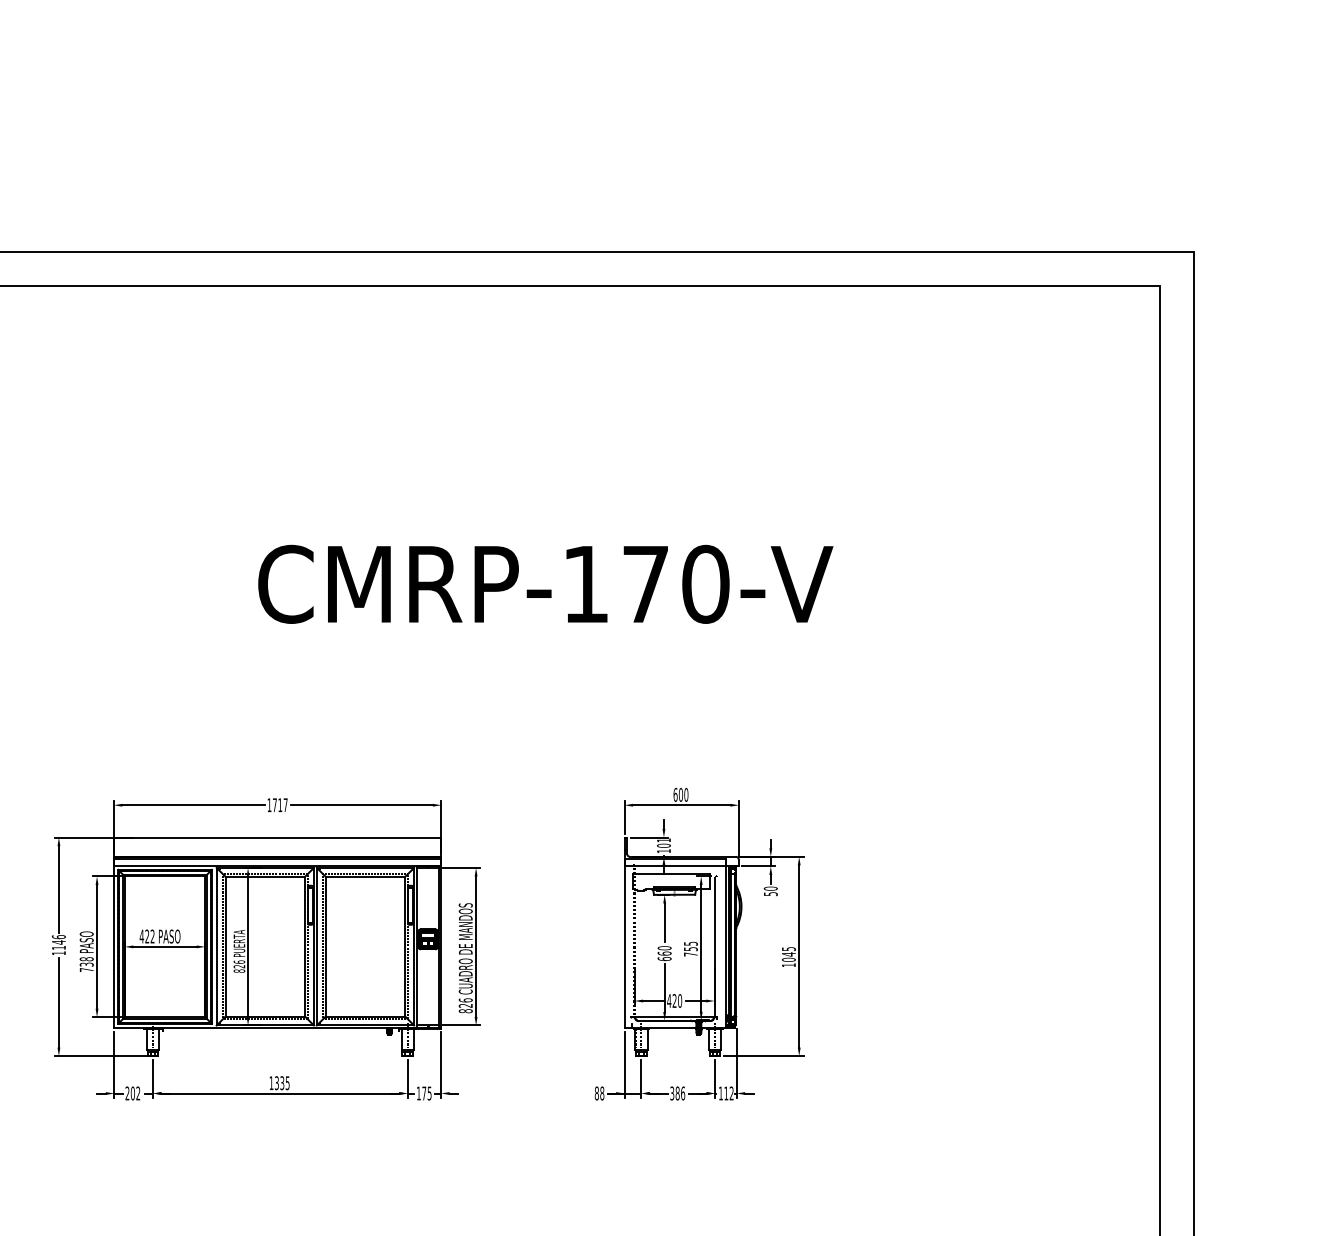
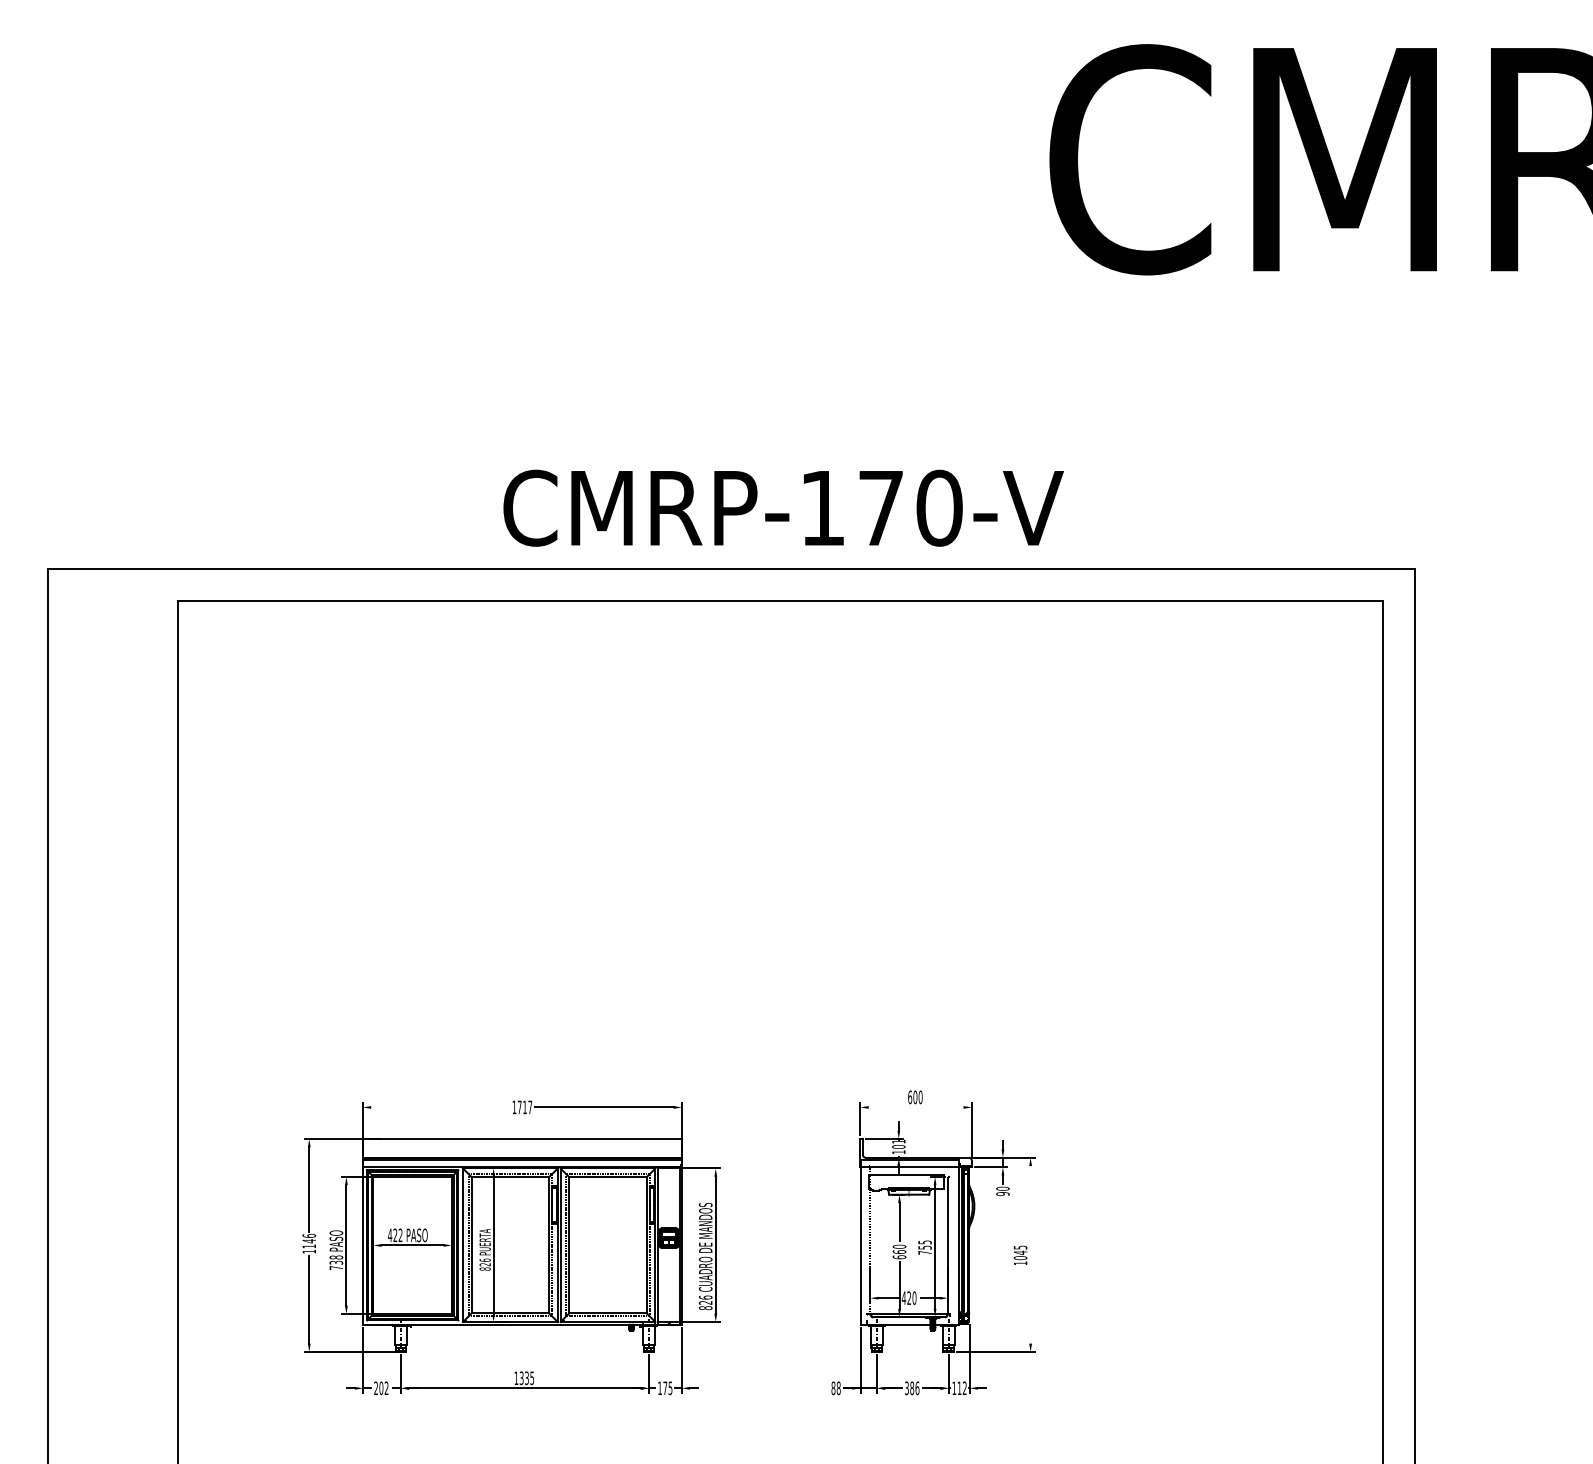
text: (545, 583) -> (783, 507), moved
line: (193, 805) -> (440, 1107), removed
line: (681, 805) -> (915, 1107), removed
text: (770, 894) -> (1002, 1194), 50 -> 90
line: (799, 956) -> (1030, 1254), removed

